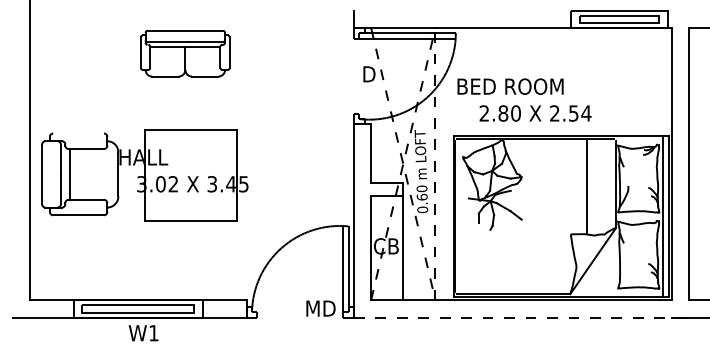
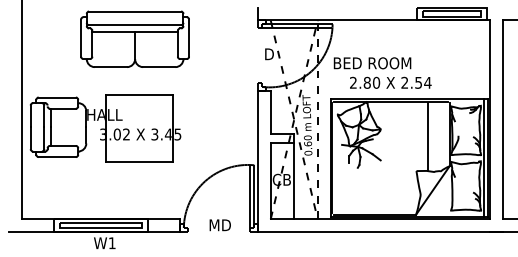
part: (185, 53) -> (135, 39), size x1.67
line: (78, 133) -> (57, 97), added
text: (320, 308) -> (219, 225), moved
line: (521, 317) -> (380, 231), dashed -> solid

